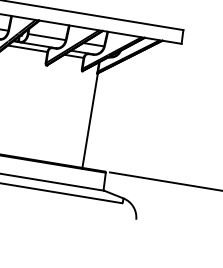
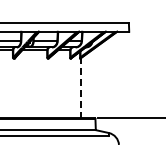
line: (90, 120) -> (80, 88), solid -> dashed

